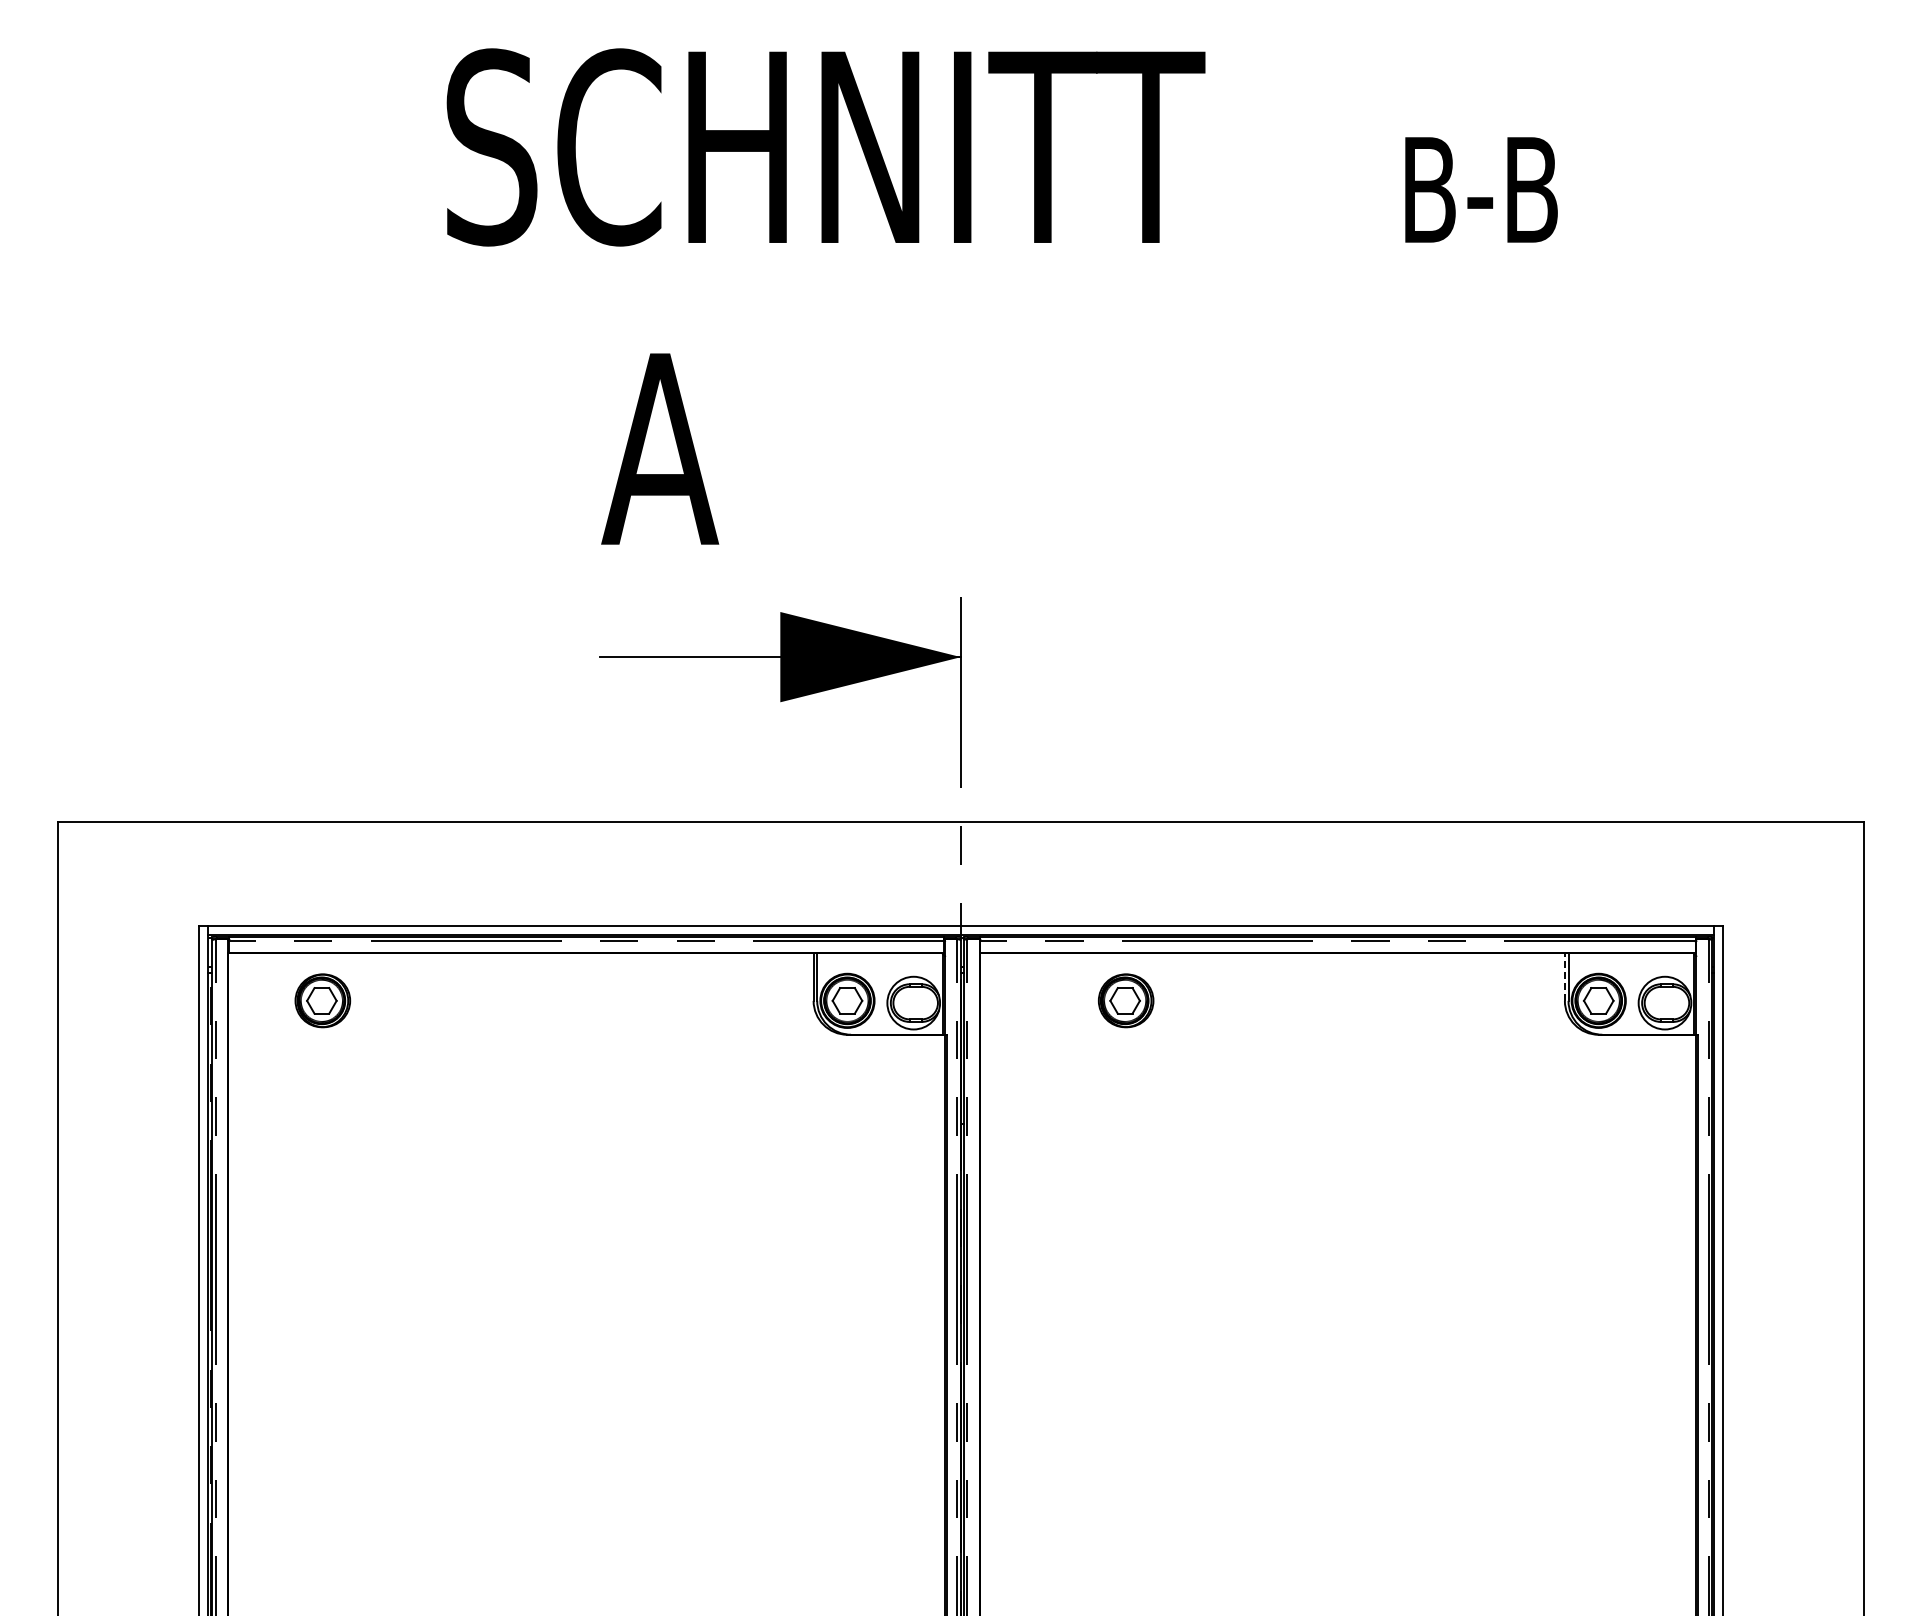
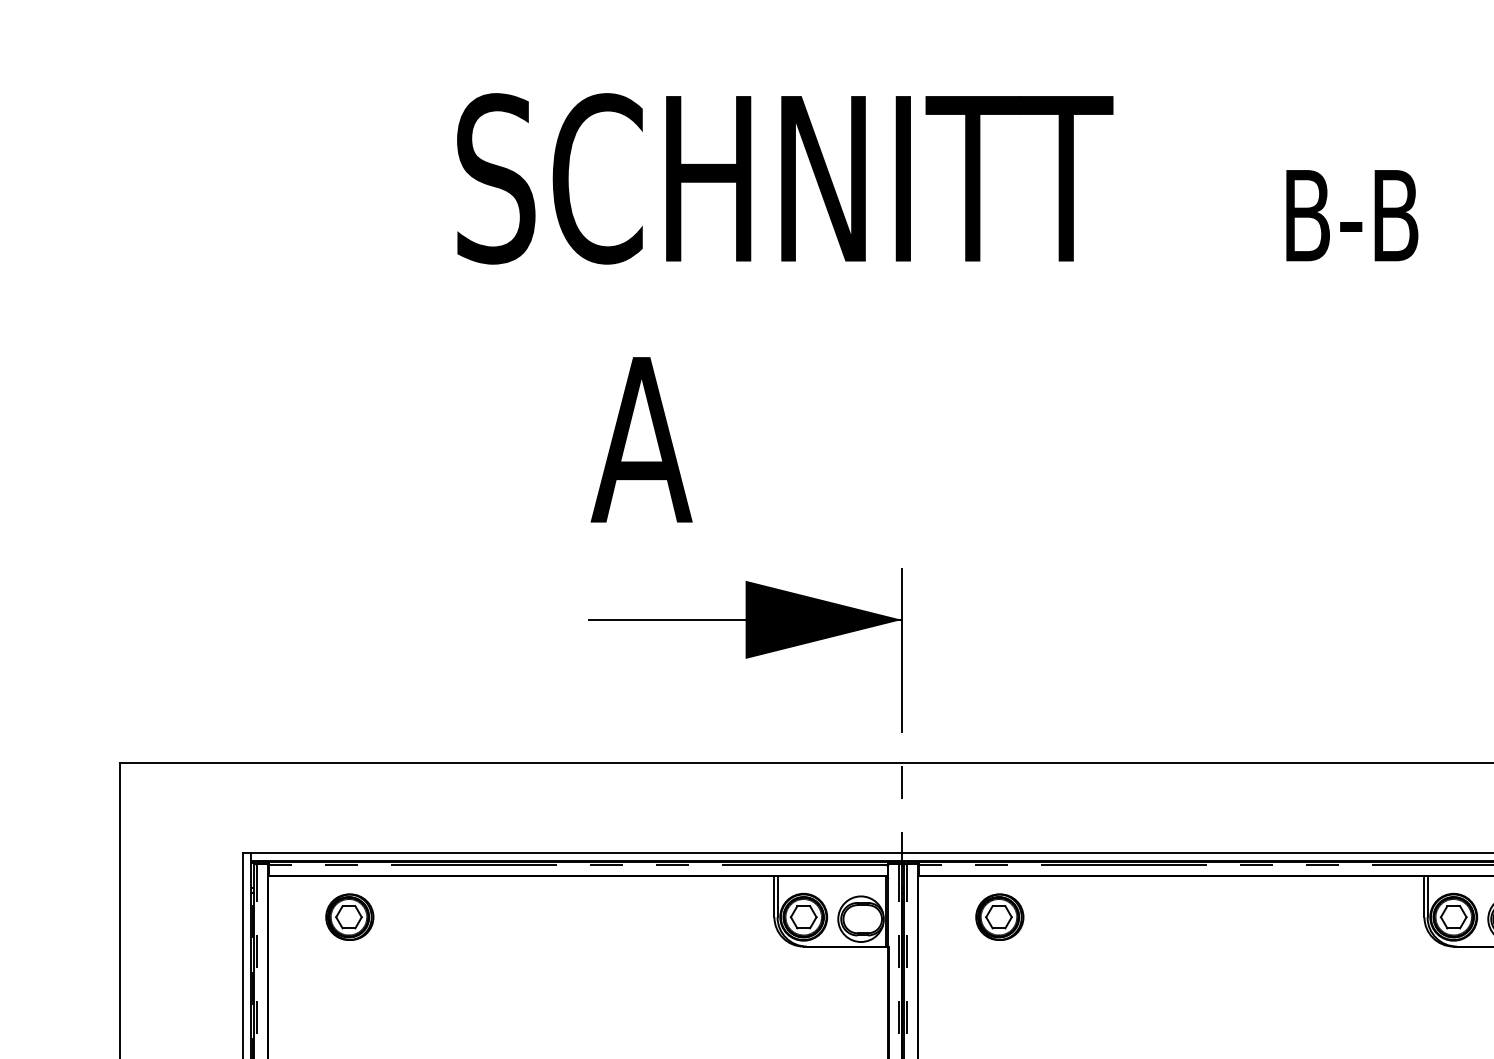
line: (1564, 977) -> (1424, 897), dashed -> solid
part: (1125, 1000) -> (999, 916), moved

